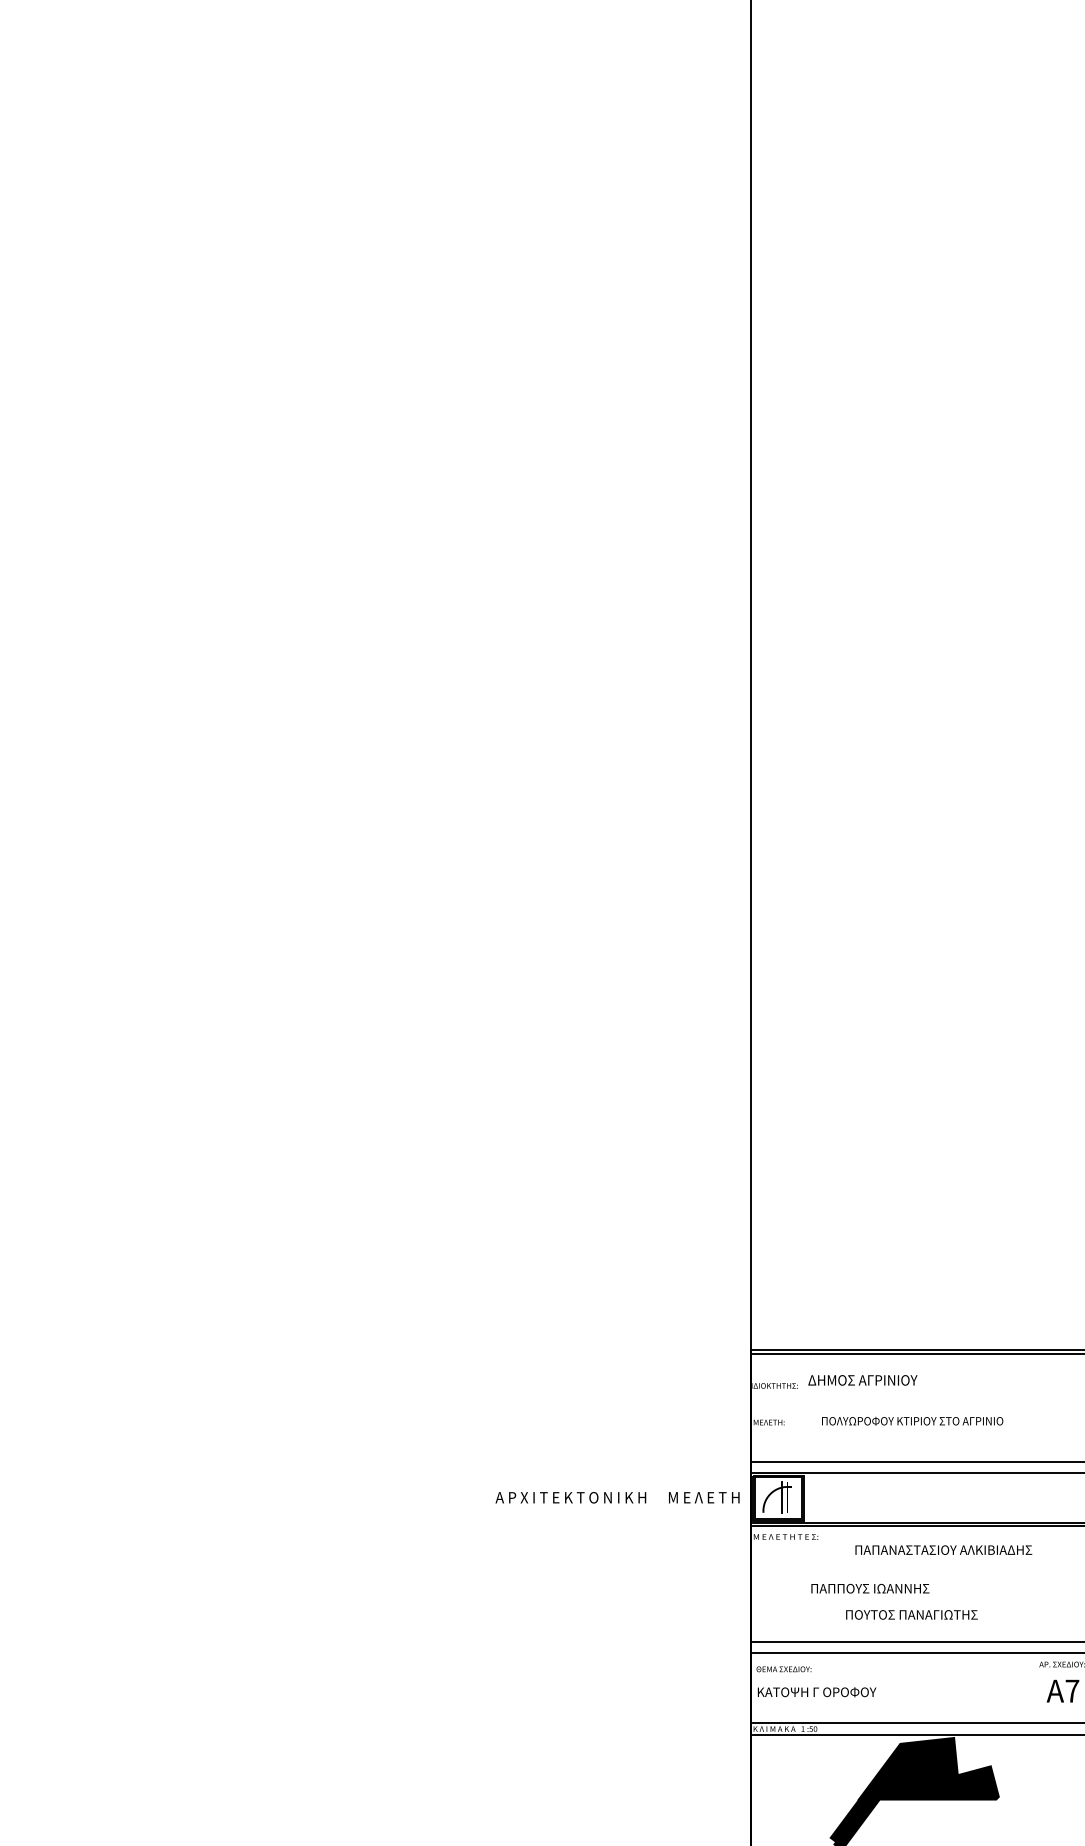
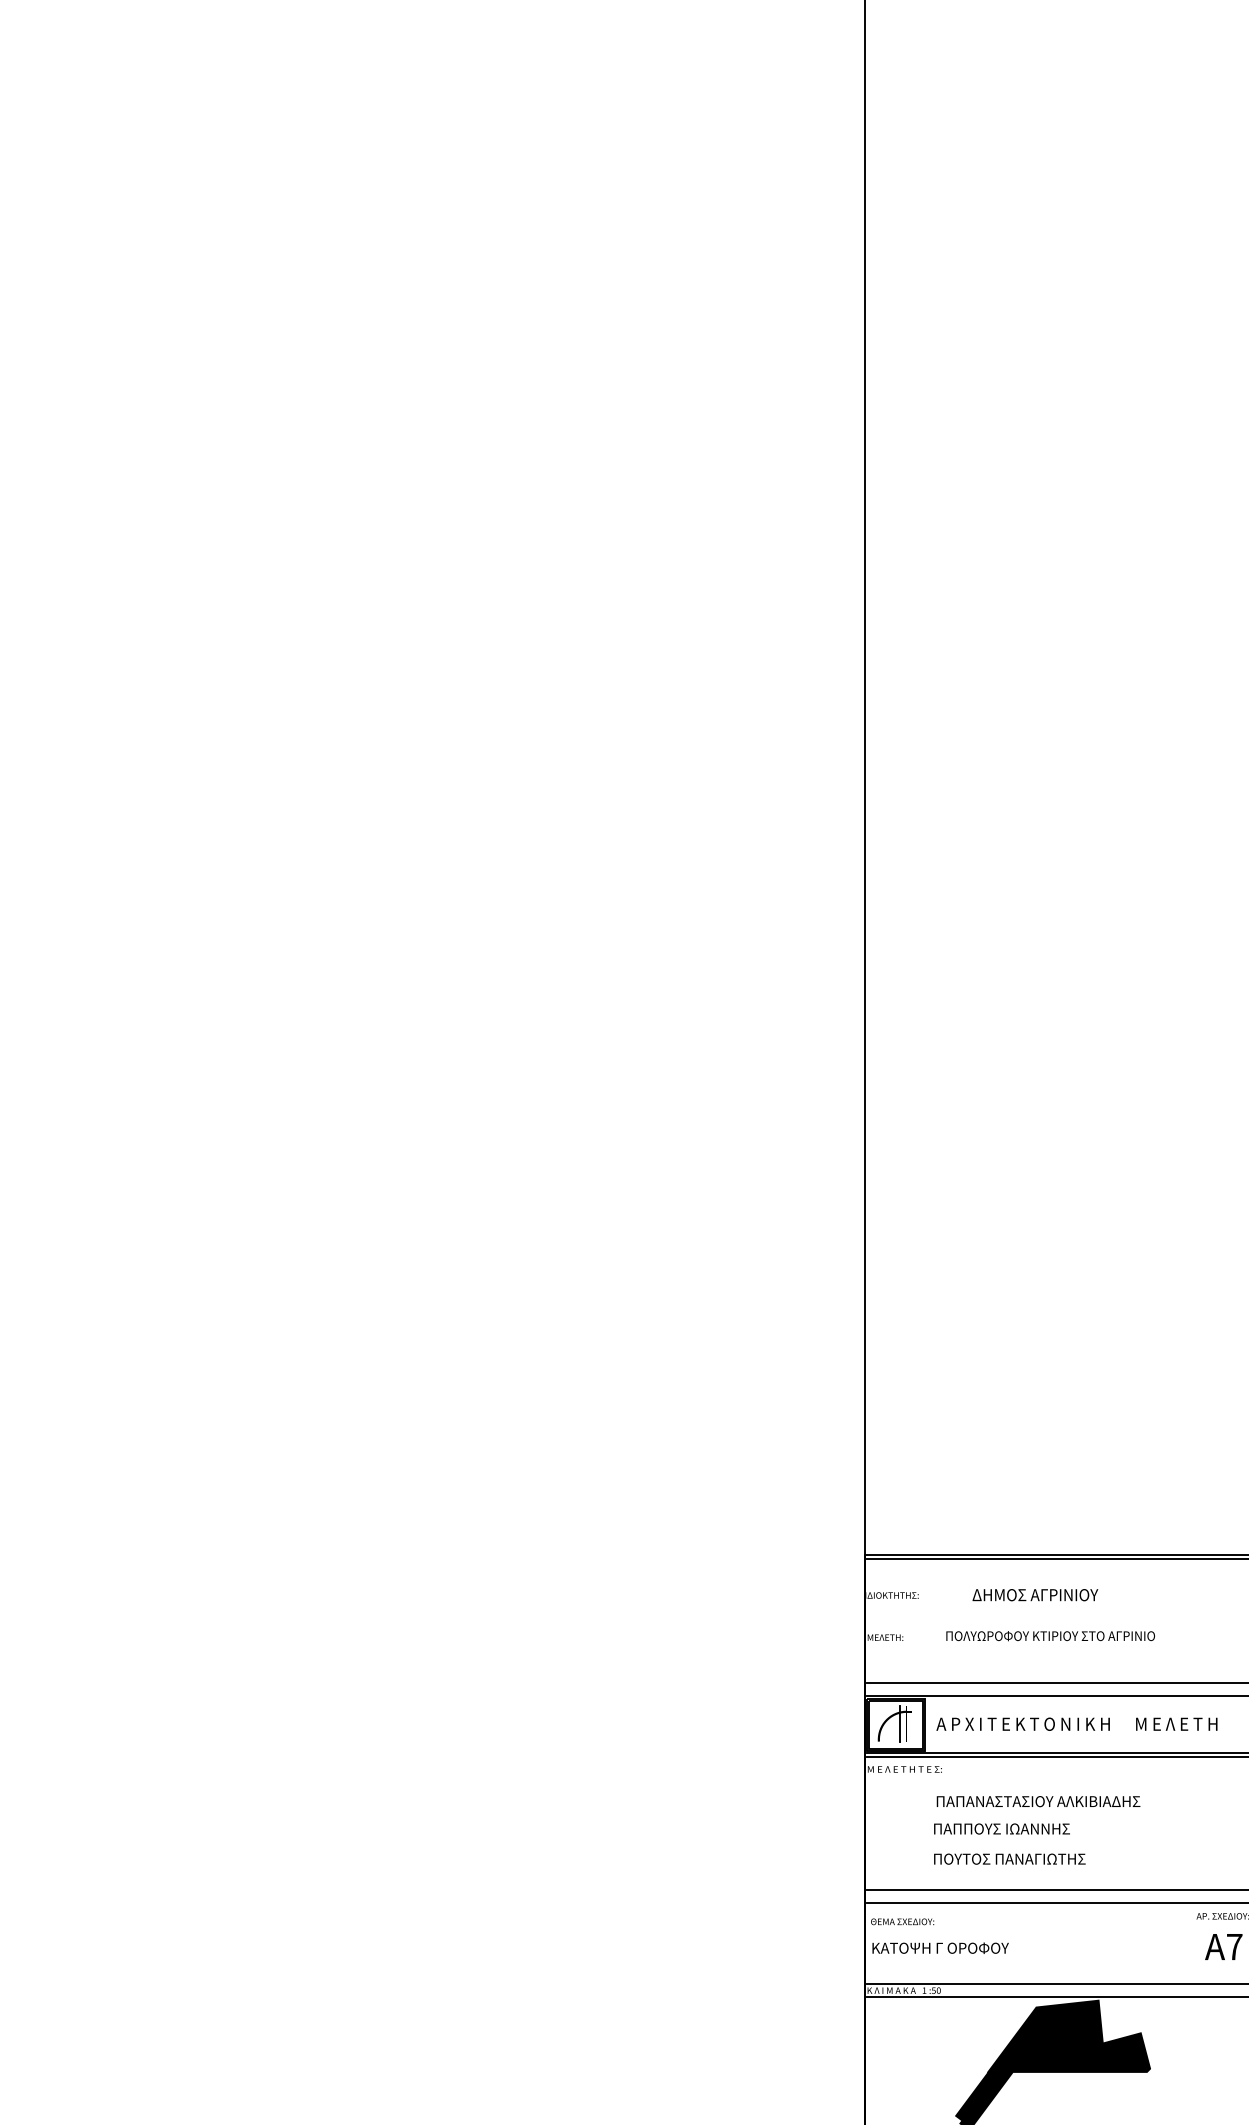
text: (862, 1380) -> (1035, 1595), moved
text: (617, 1497) -> (1076, 1723), moved
text: (943, 1550) -> (1038, 1801), moved
text: (911, 1614) -> (1009, 1858), moved

